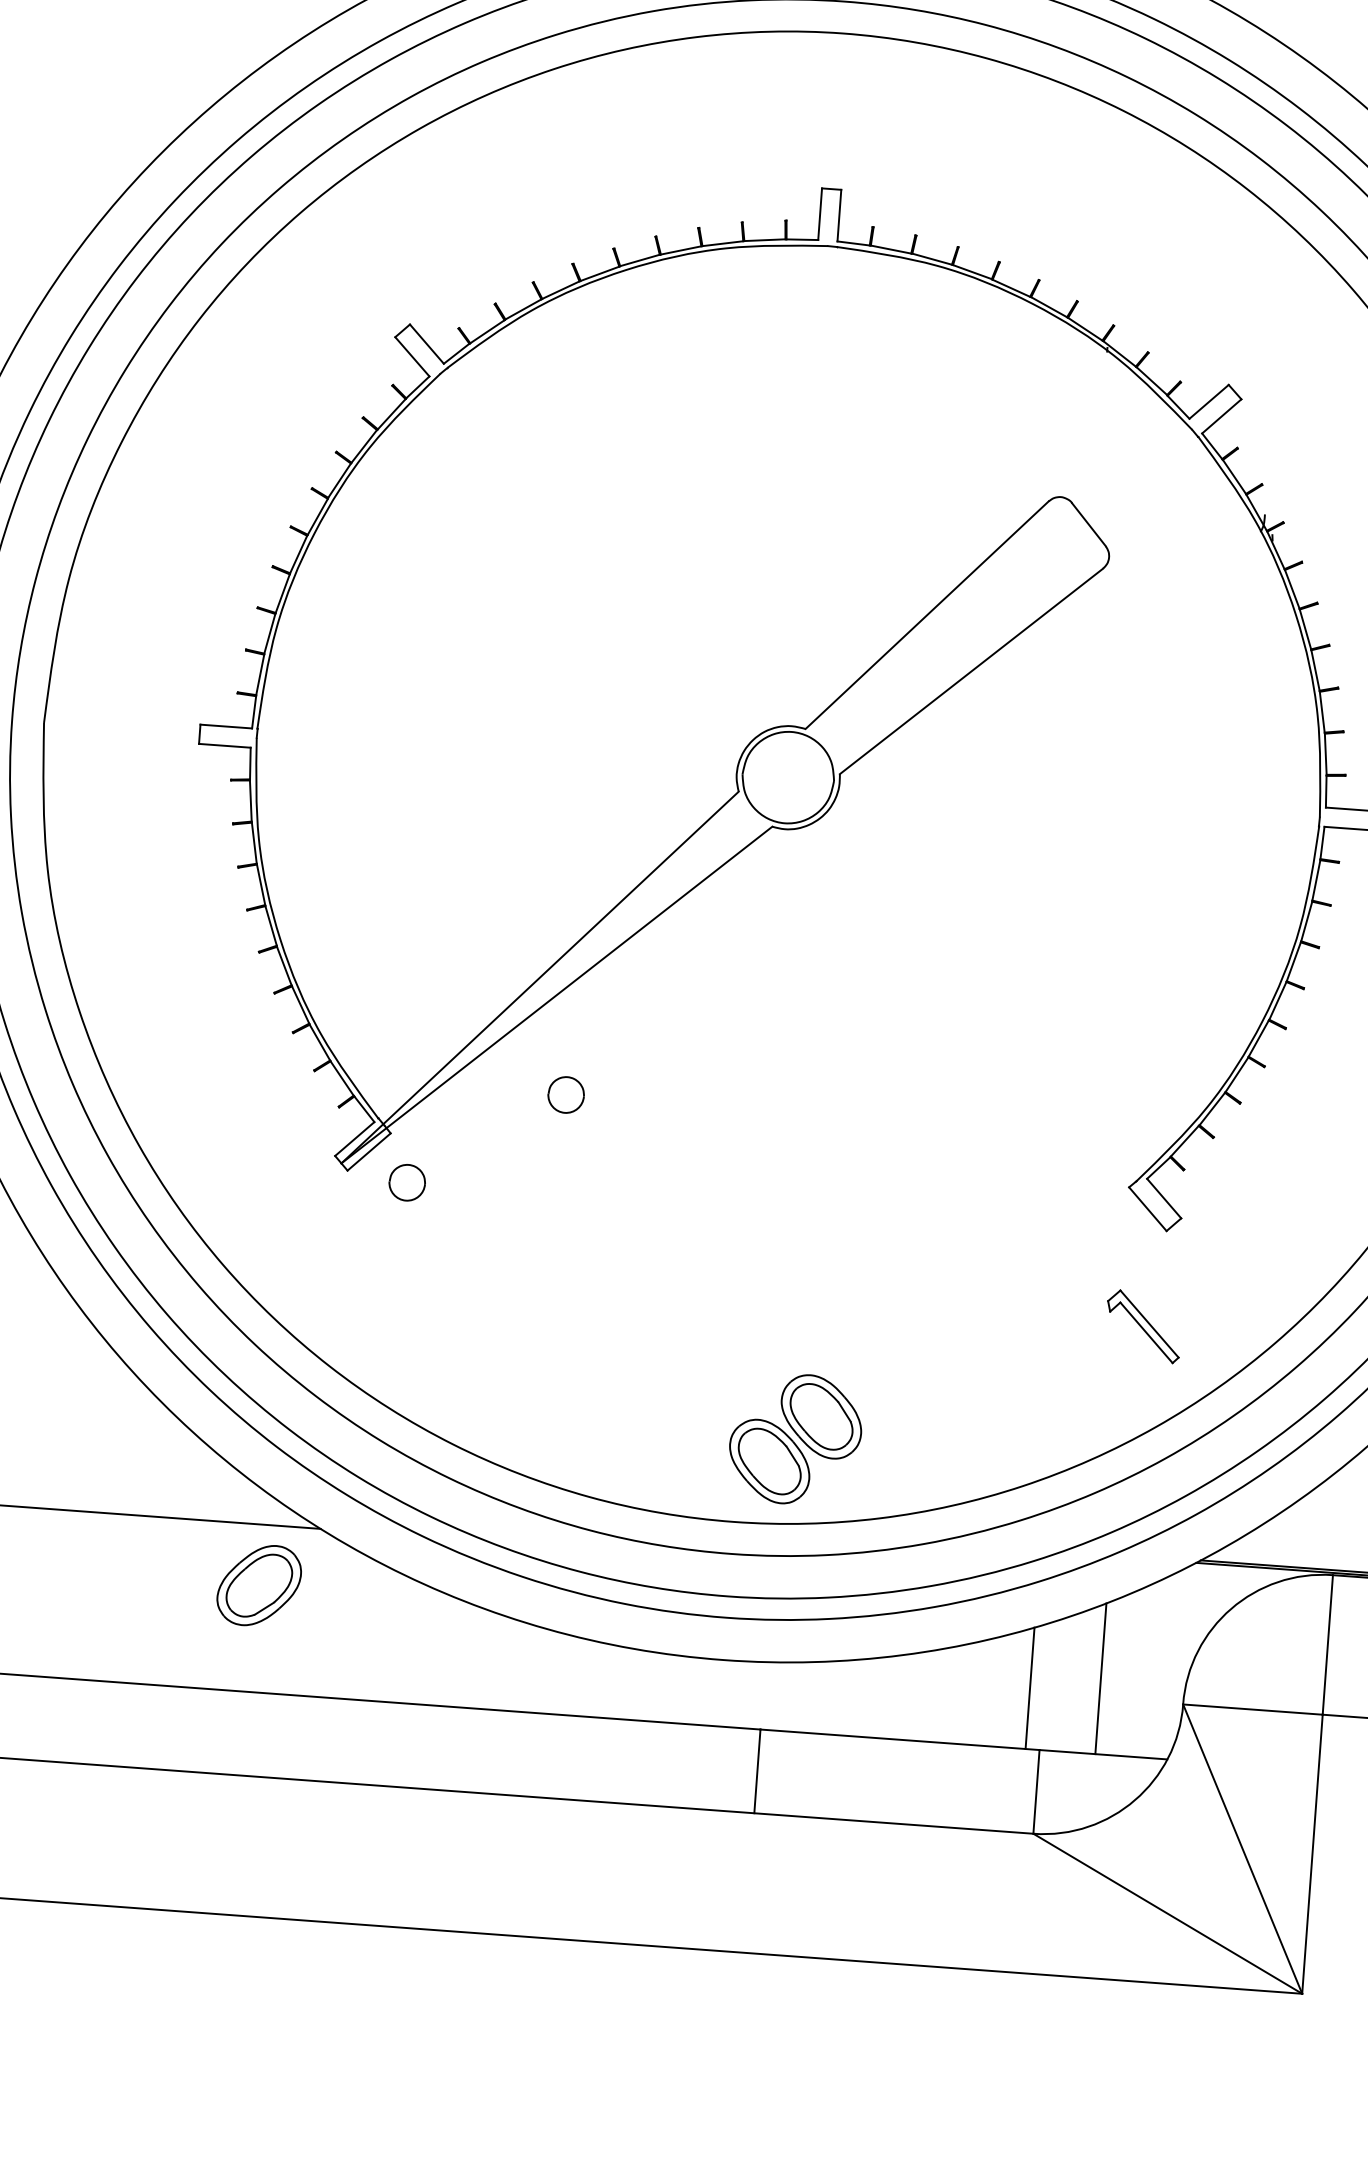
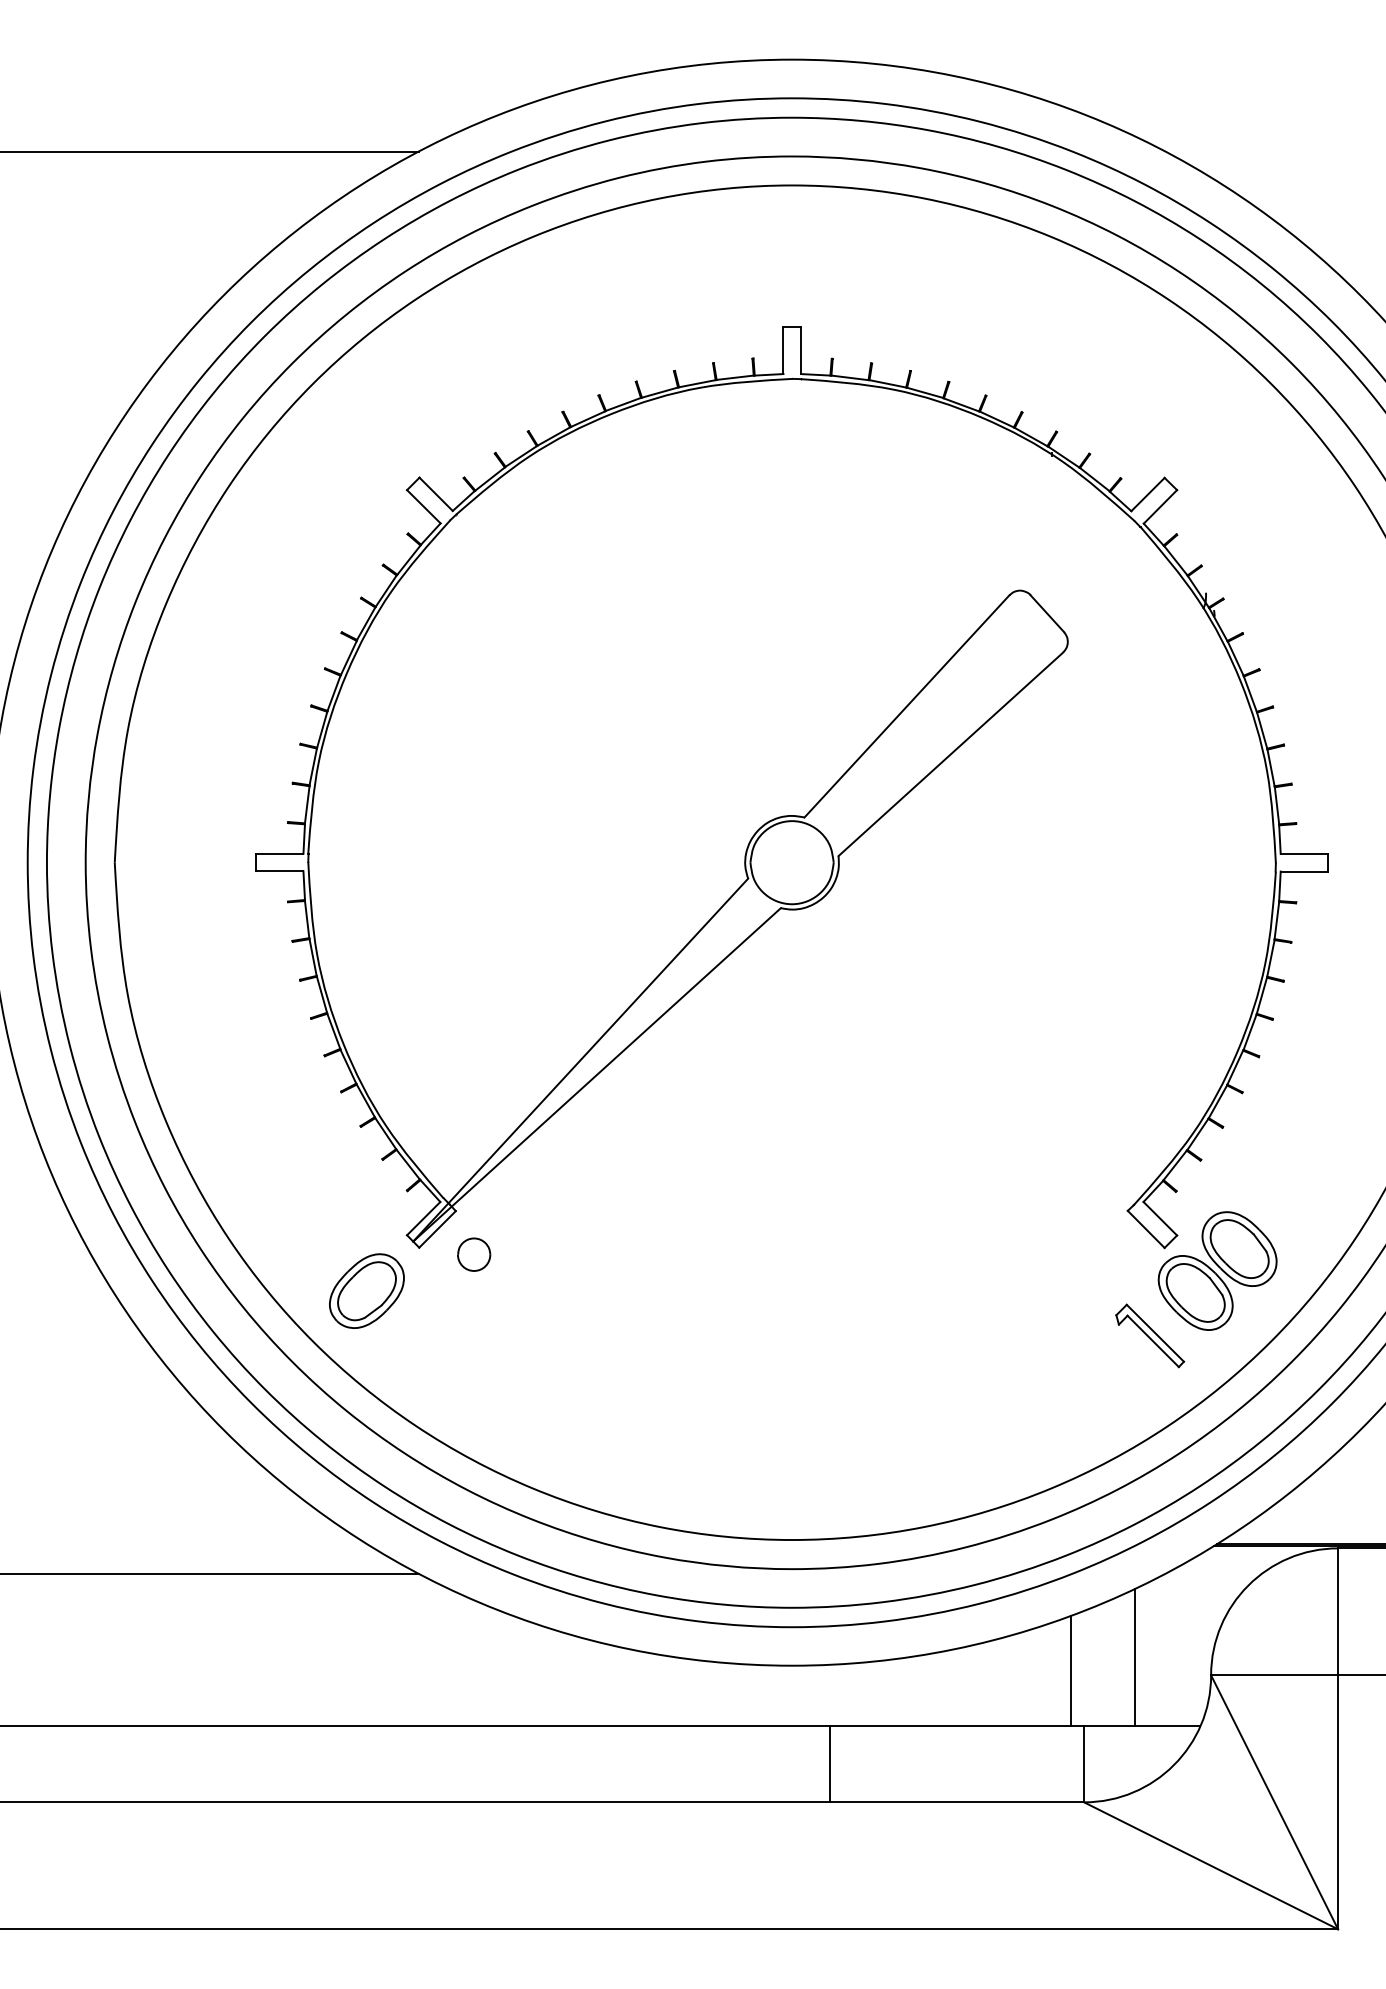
part: (566, 1094) -> (612, 1164), removed
part: (795, 1438) -> (1217, 1270), moved
part: (258, 1584) -> (366, 1290), moved

